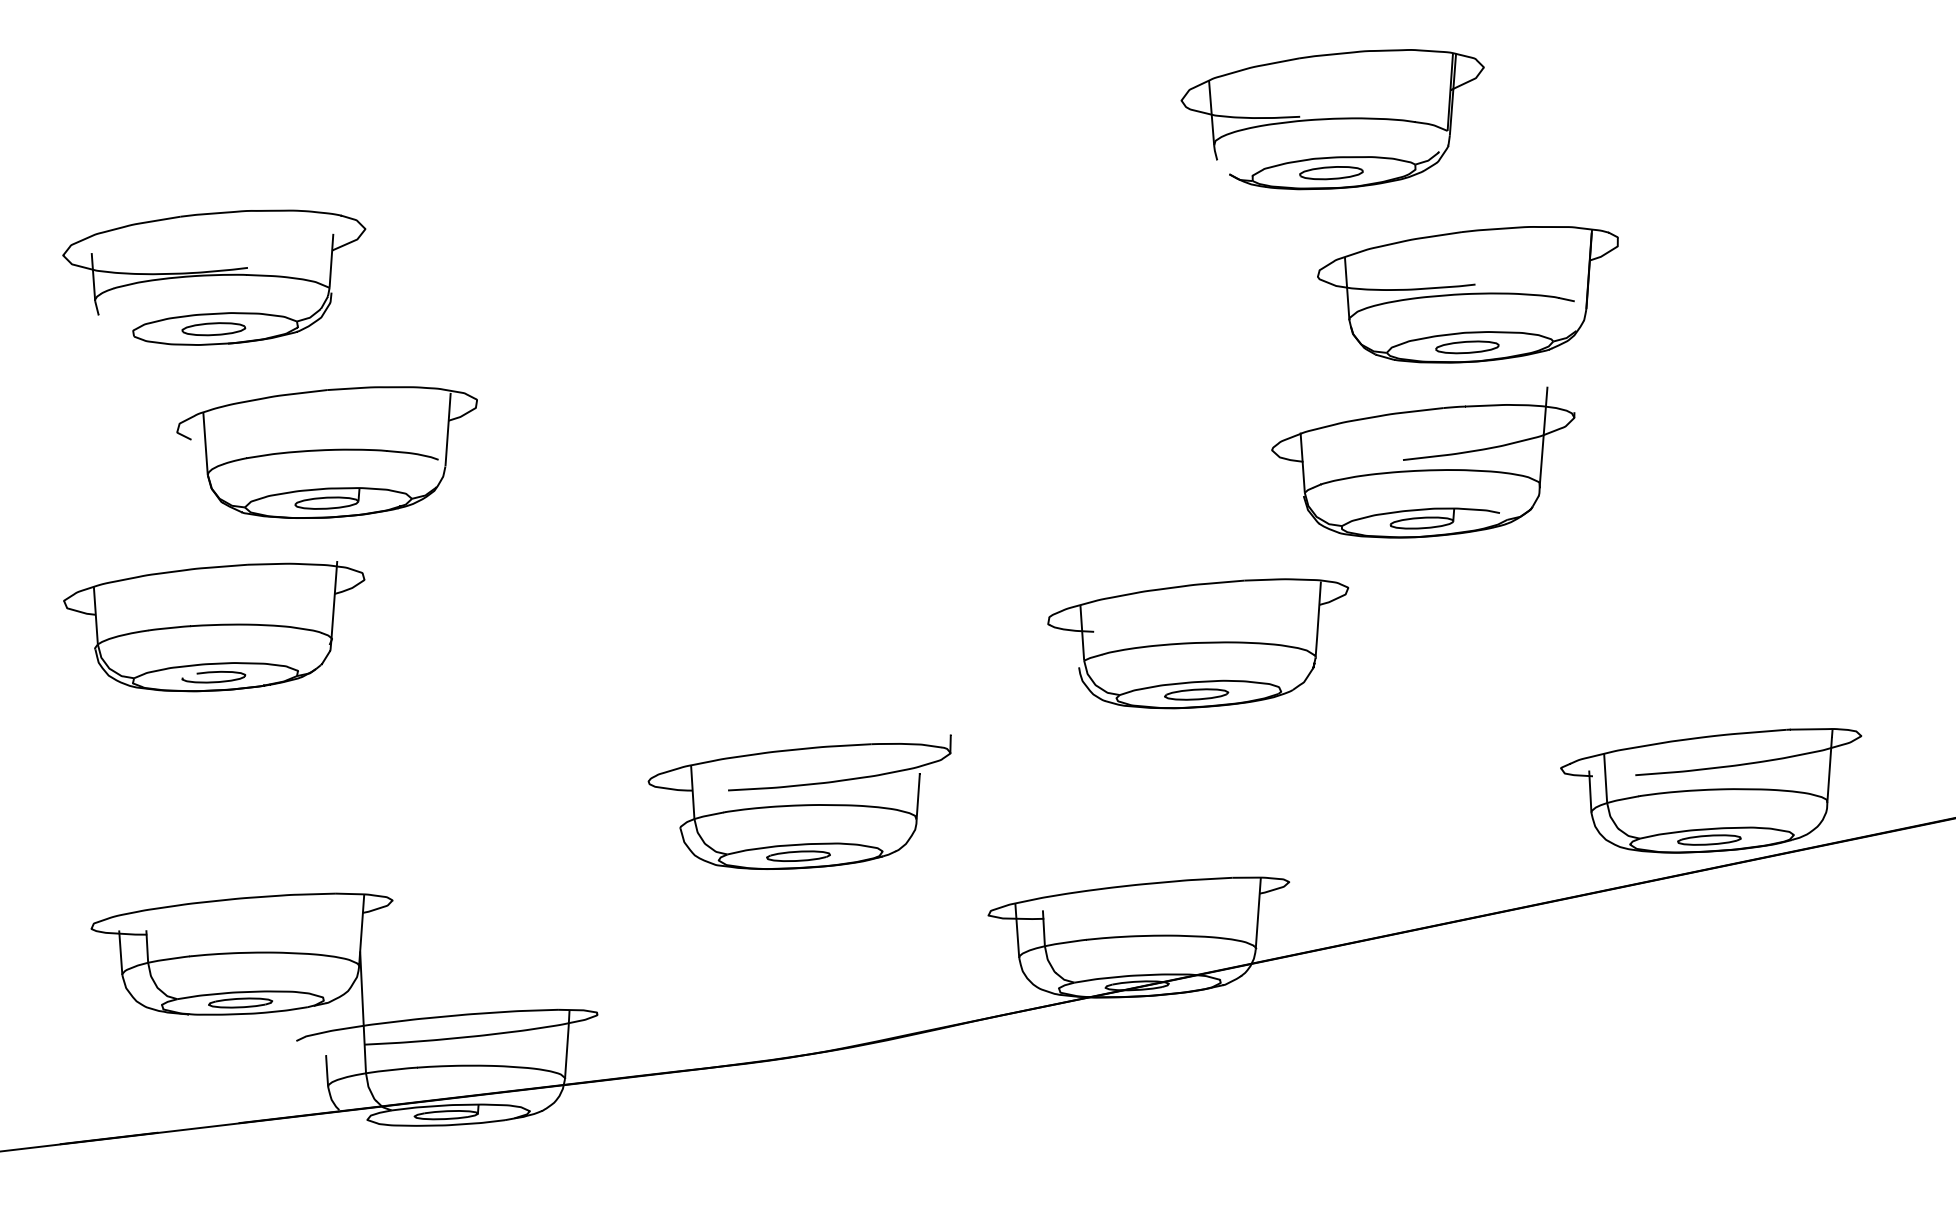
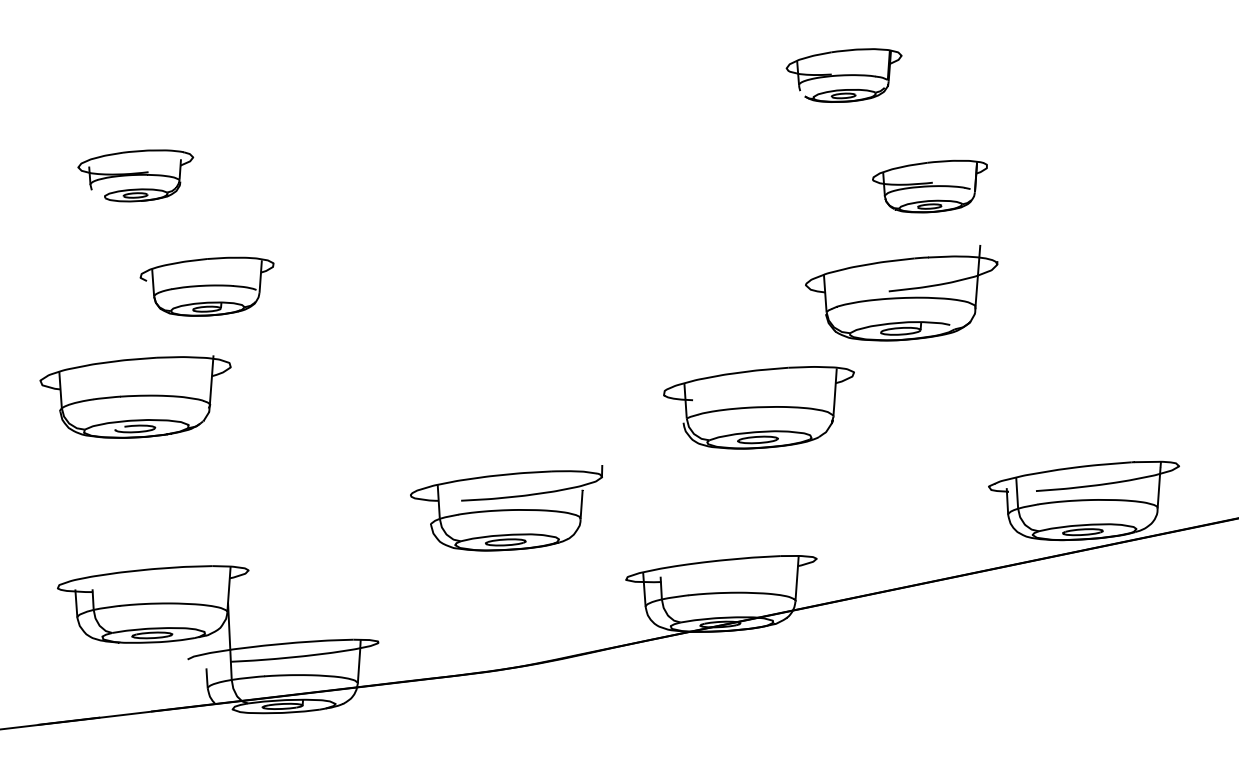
part: (1331, 119) -> (843, 75), size x0.6
part: (214, 277) -> (135, 175), size x0.6
part: (1467, 294) -> (929, 186), size x0.6
part: (326, 452) -> (206, 286), size x0.7

